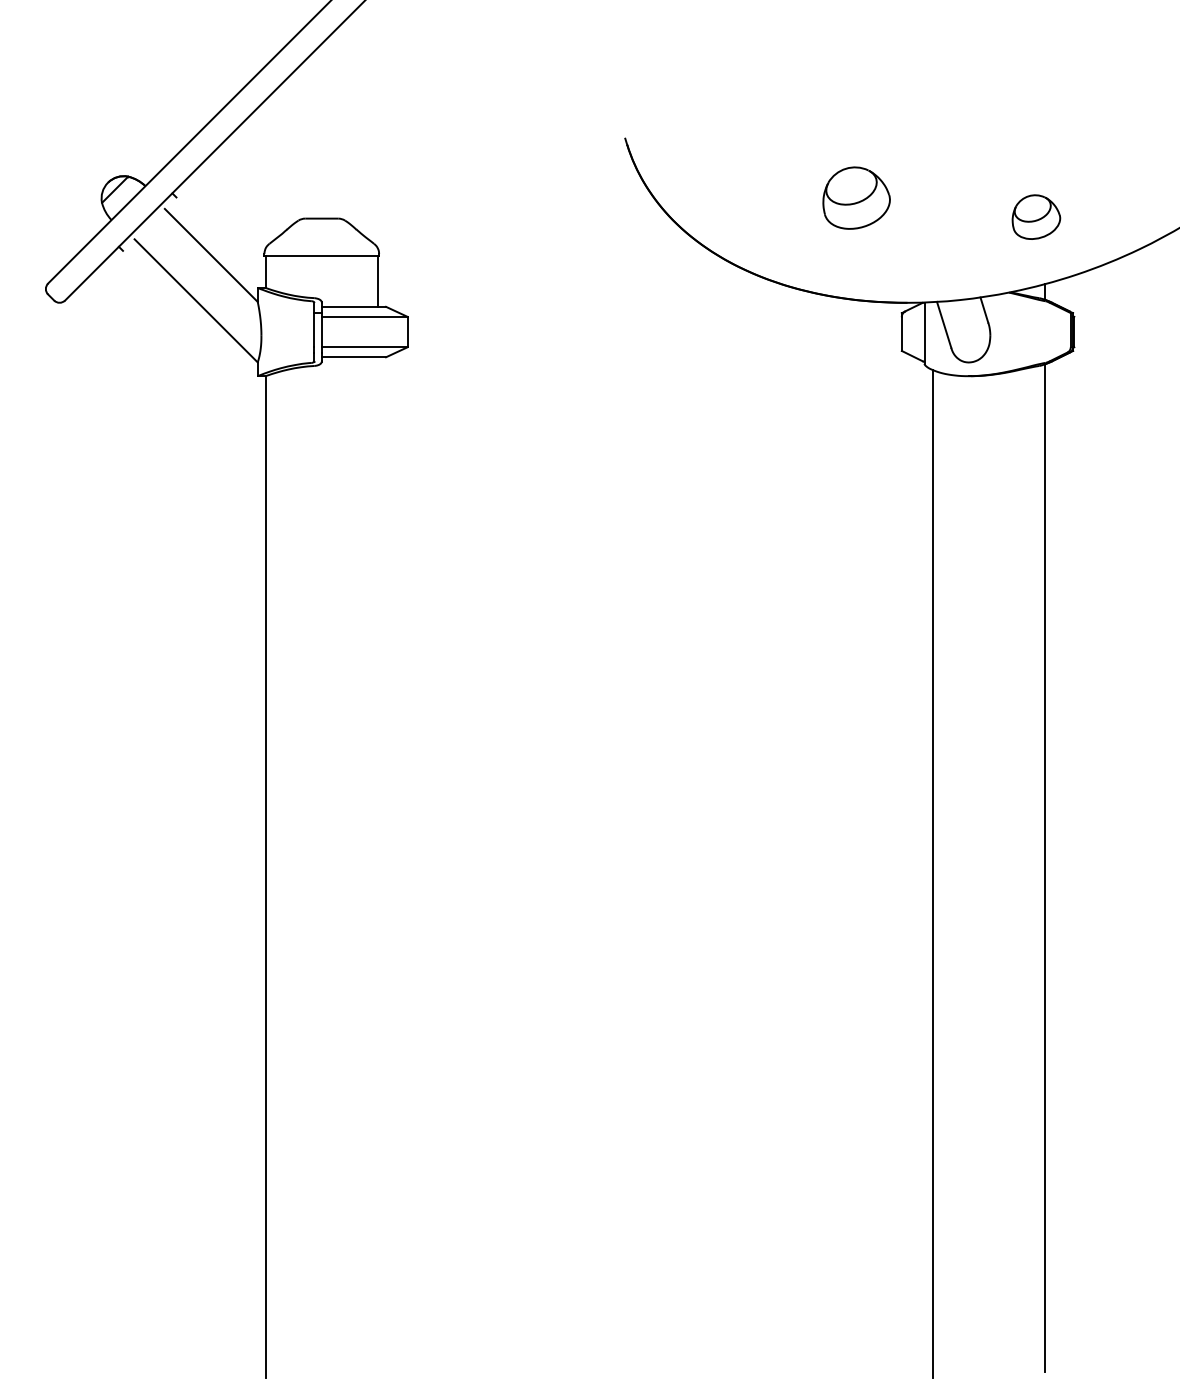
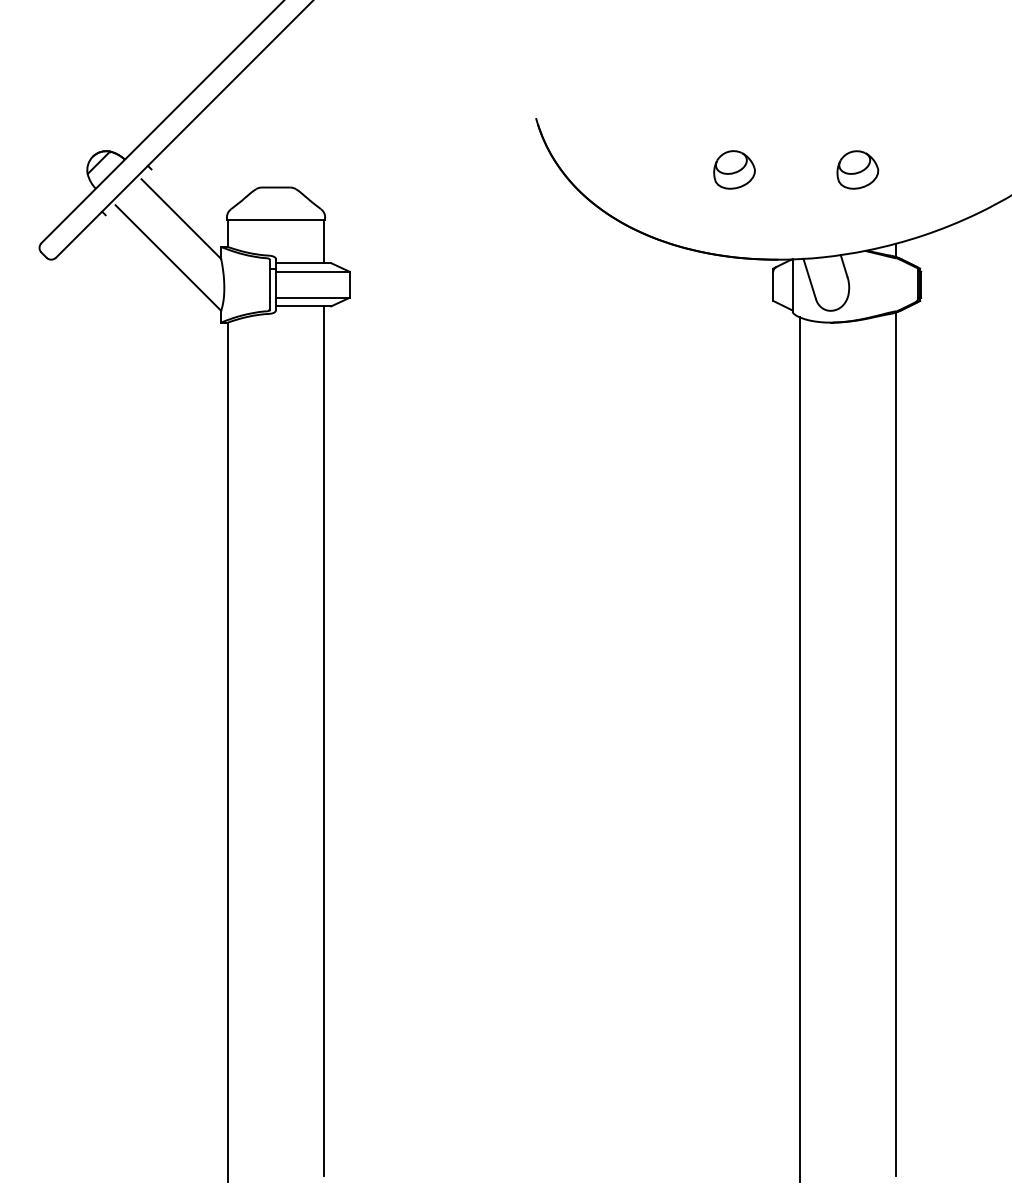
part: (856, 197) -> (734, 169), size x0.71
part: (1036, 216) -> (857, 169), moved
line: (377, 864) -> (323, 741), added

